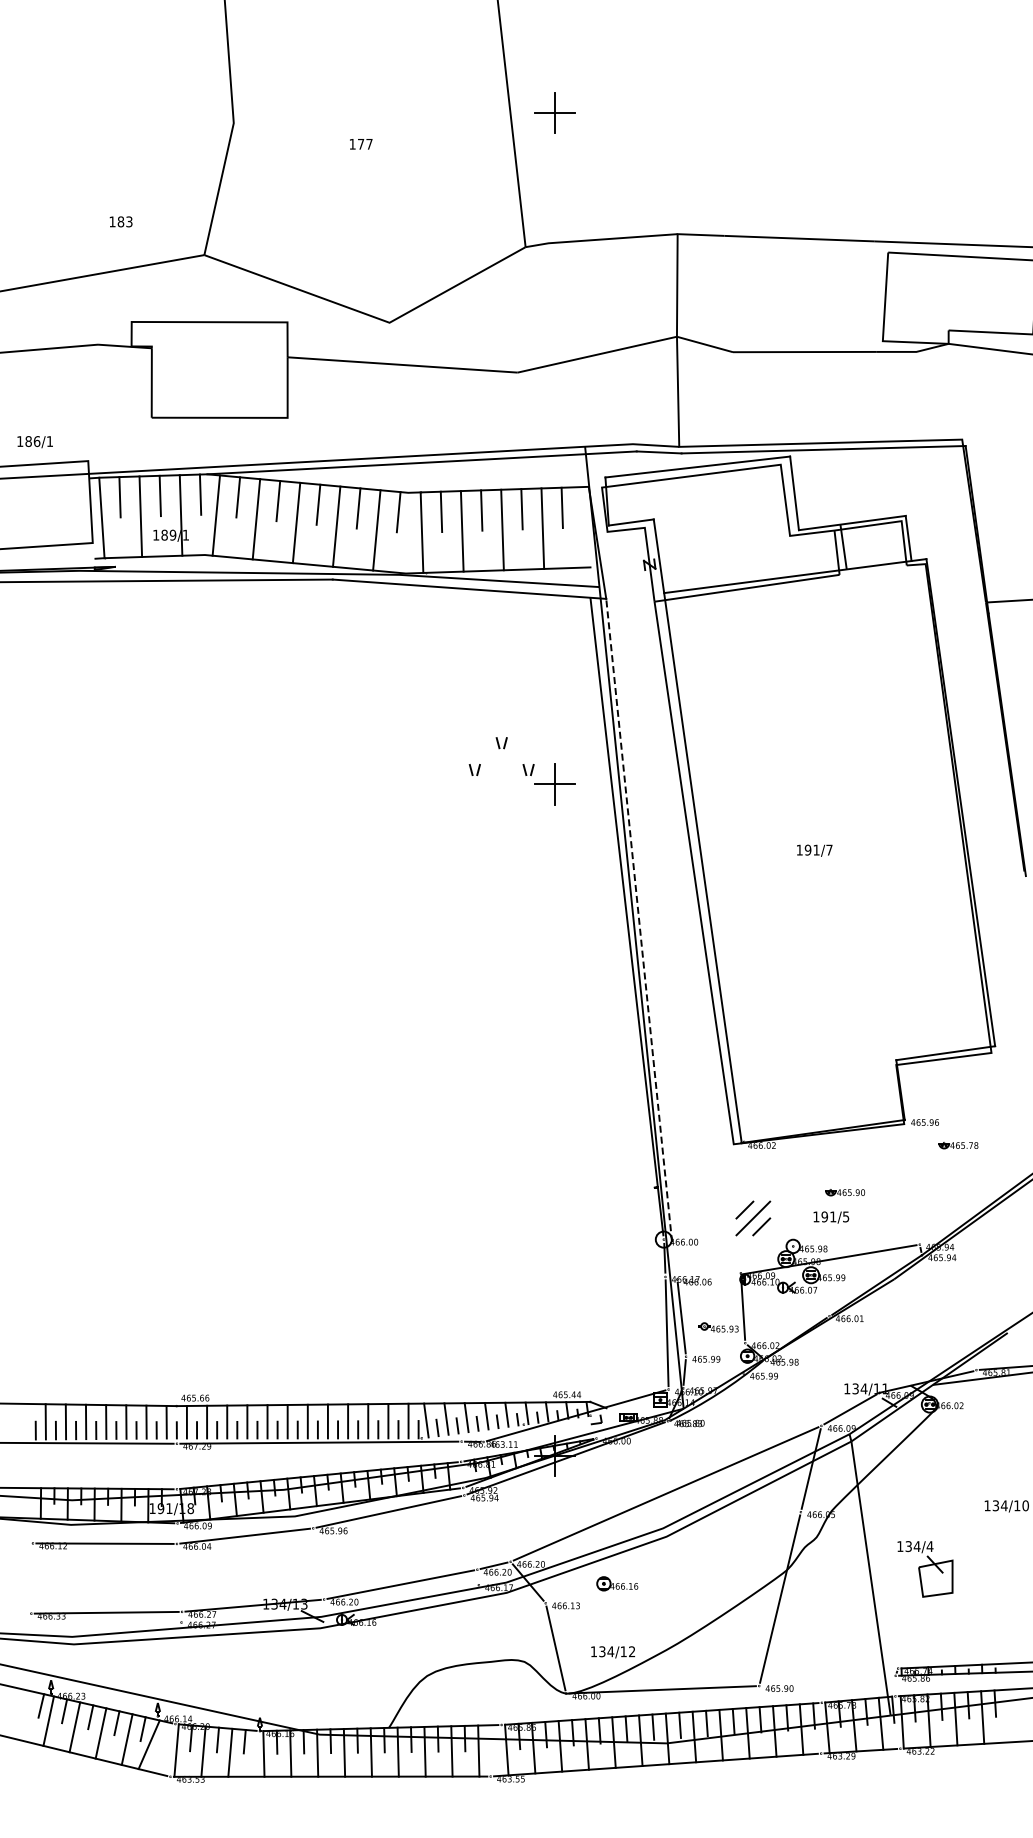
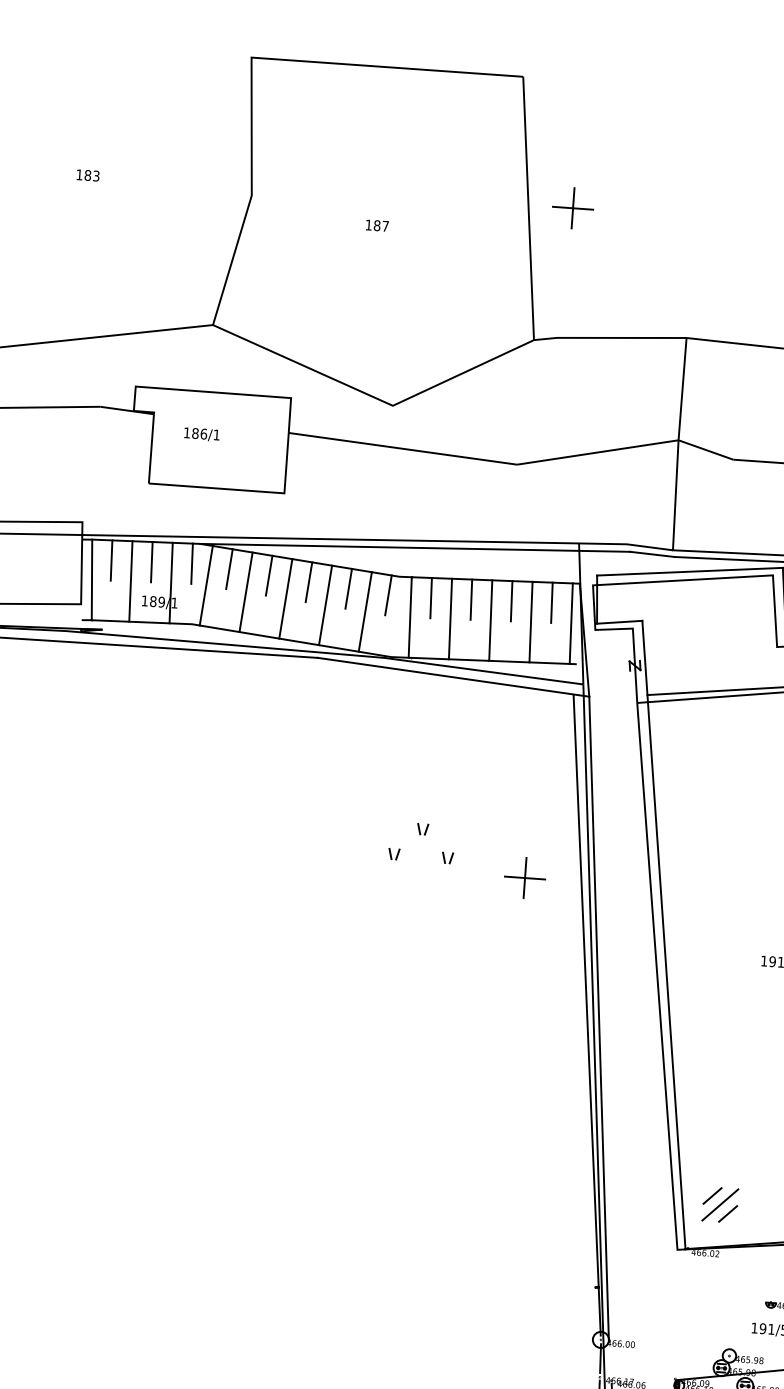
text: (360, 143) -> (376, 224), 177 -> 187
text: (120, 221) -> (87, 175), moved
text: (34, 442) -> (201, 434), moved
line: (582, 527) -> (570, 623), added
part: (499, 749) -> (420, 835), moved
line: (639, 920) -> (599, 1019), dashed -> solid
part: (753, 1218) -> (720, 1204), moved

